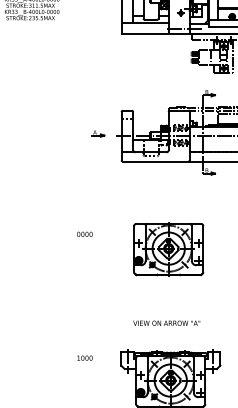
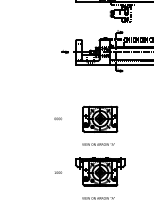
text: (83, 233) -> (57, 118), moved
part: (168, 247) -> (100, 118), moved
text: (83, 357) -> (57, 172), moved

